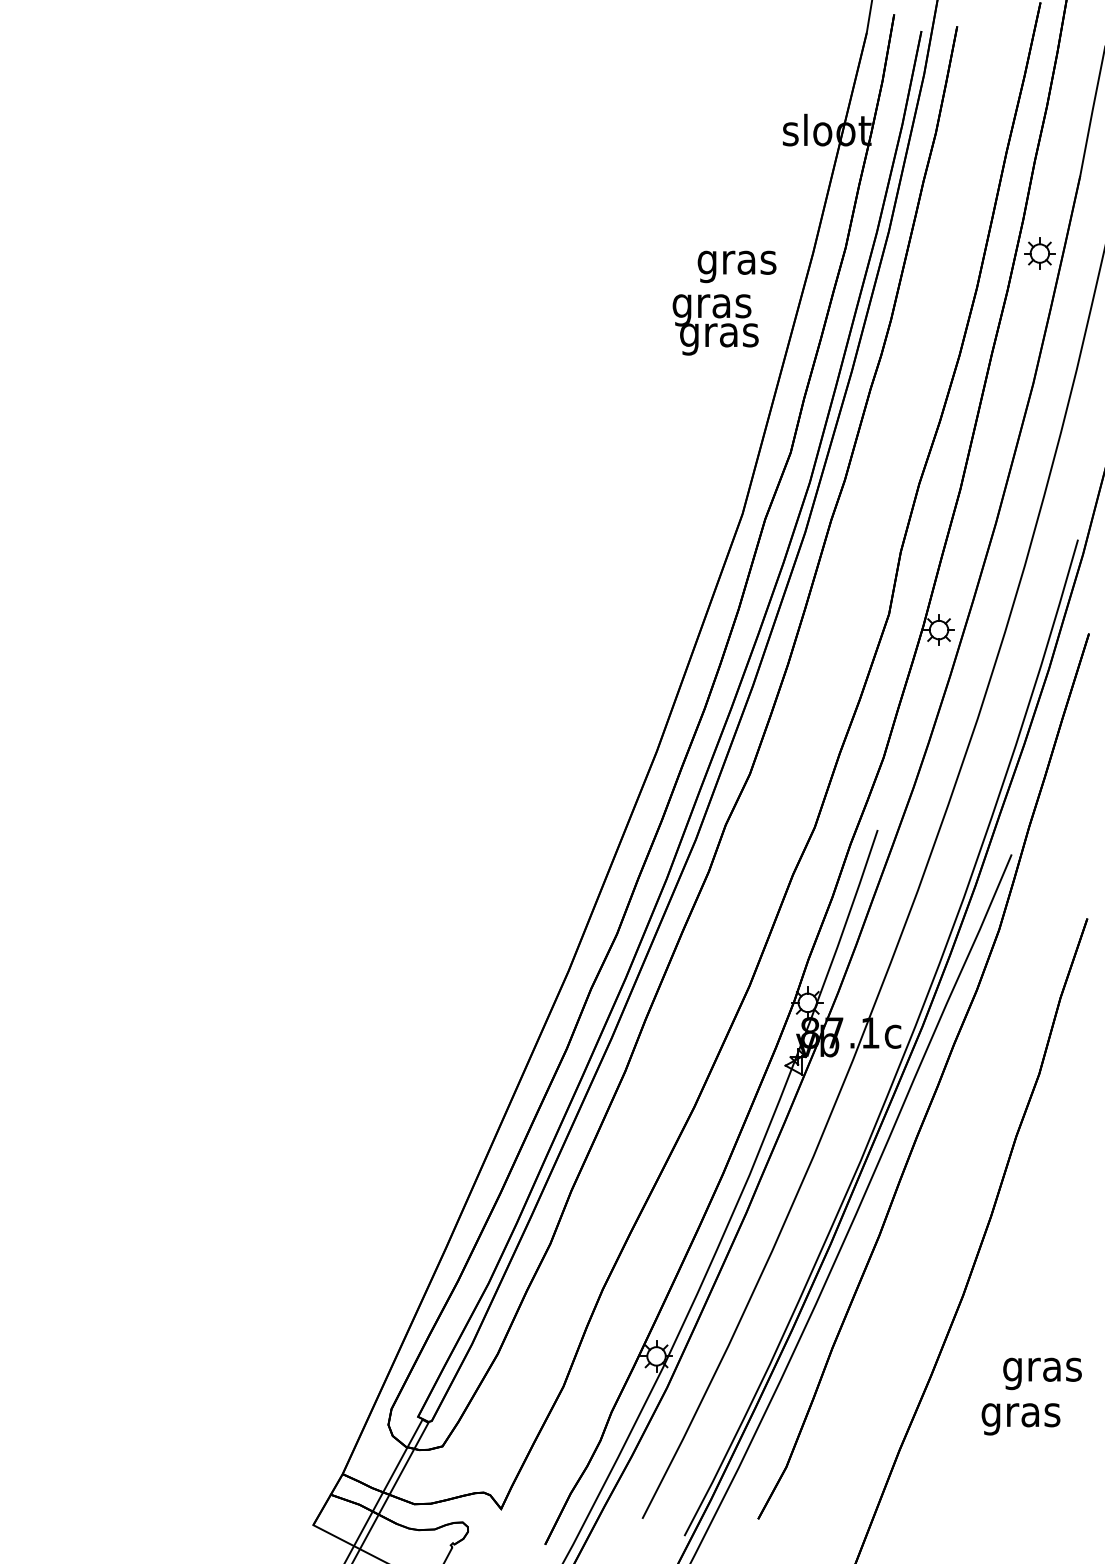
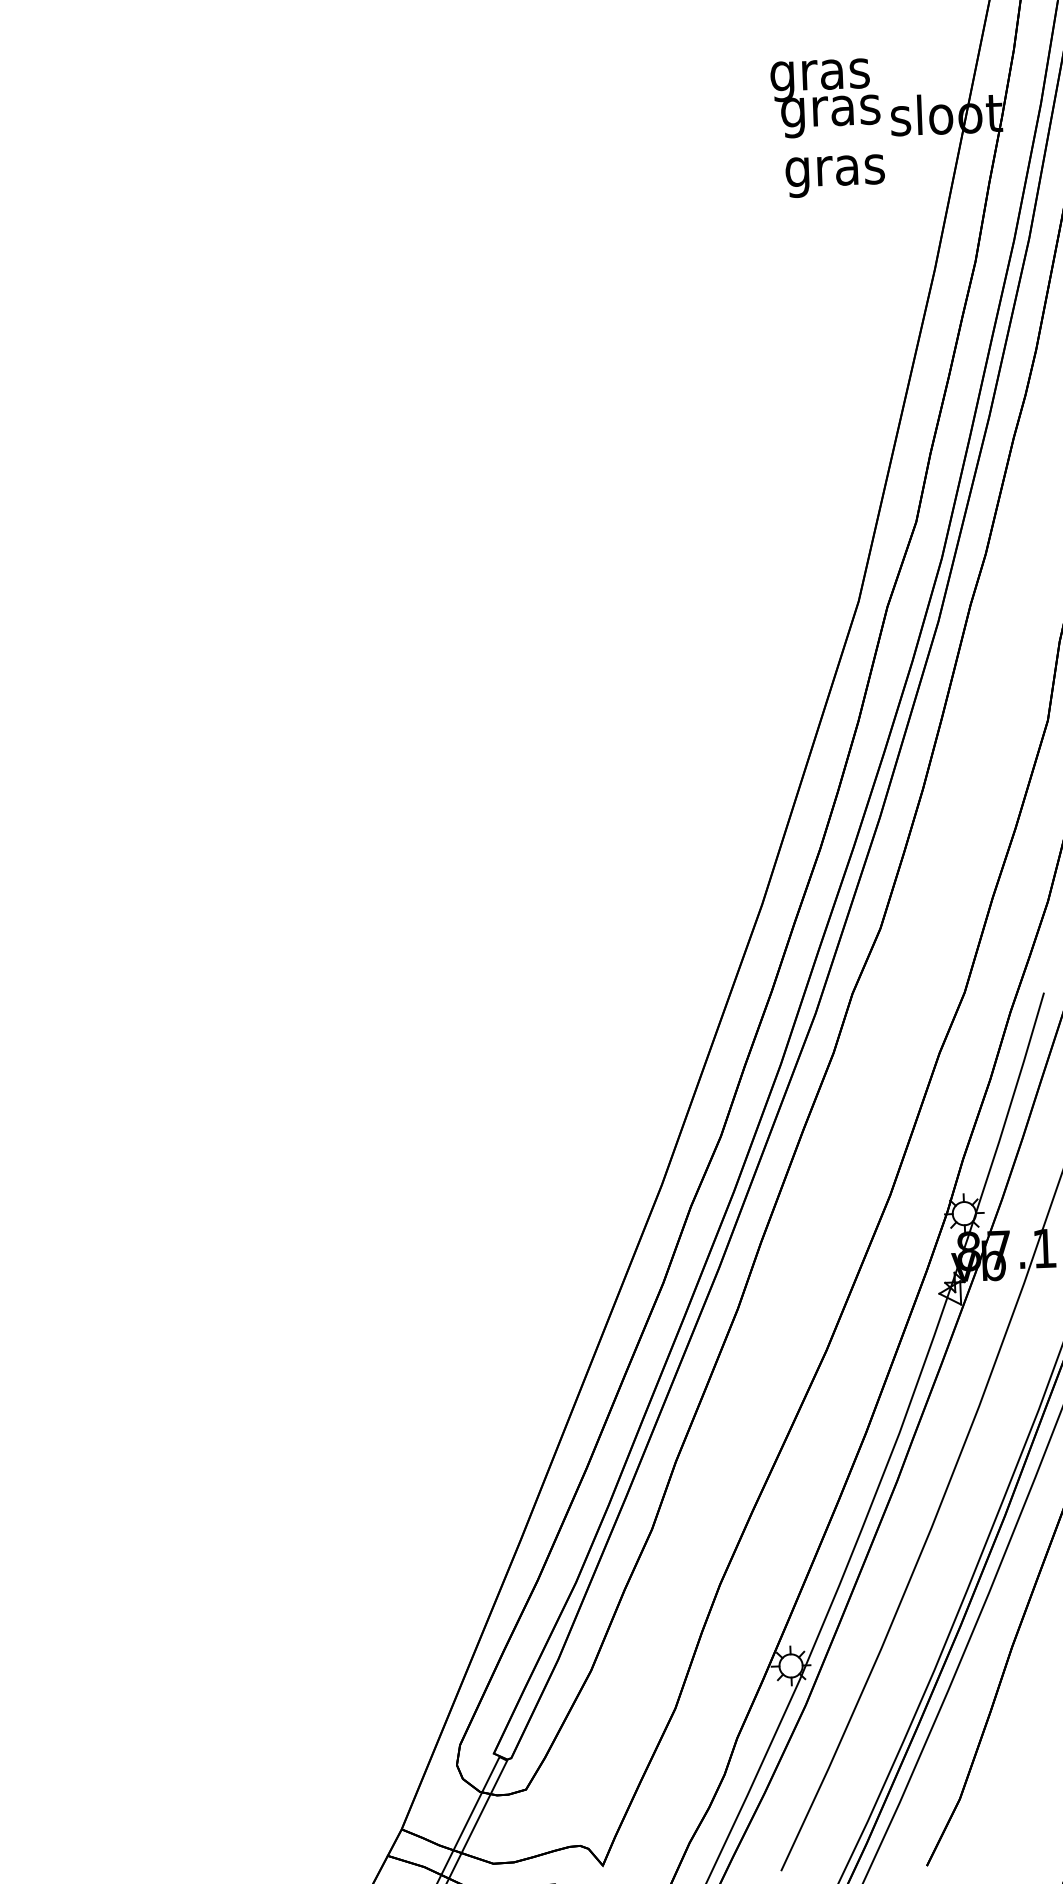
text: (736, 266) -> (834, 175), moved
text: (715, 324) -> (825, 97), moved

